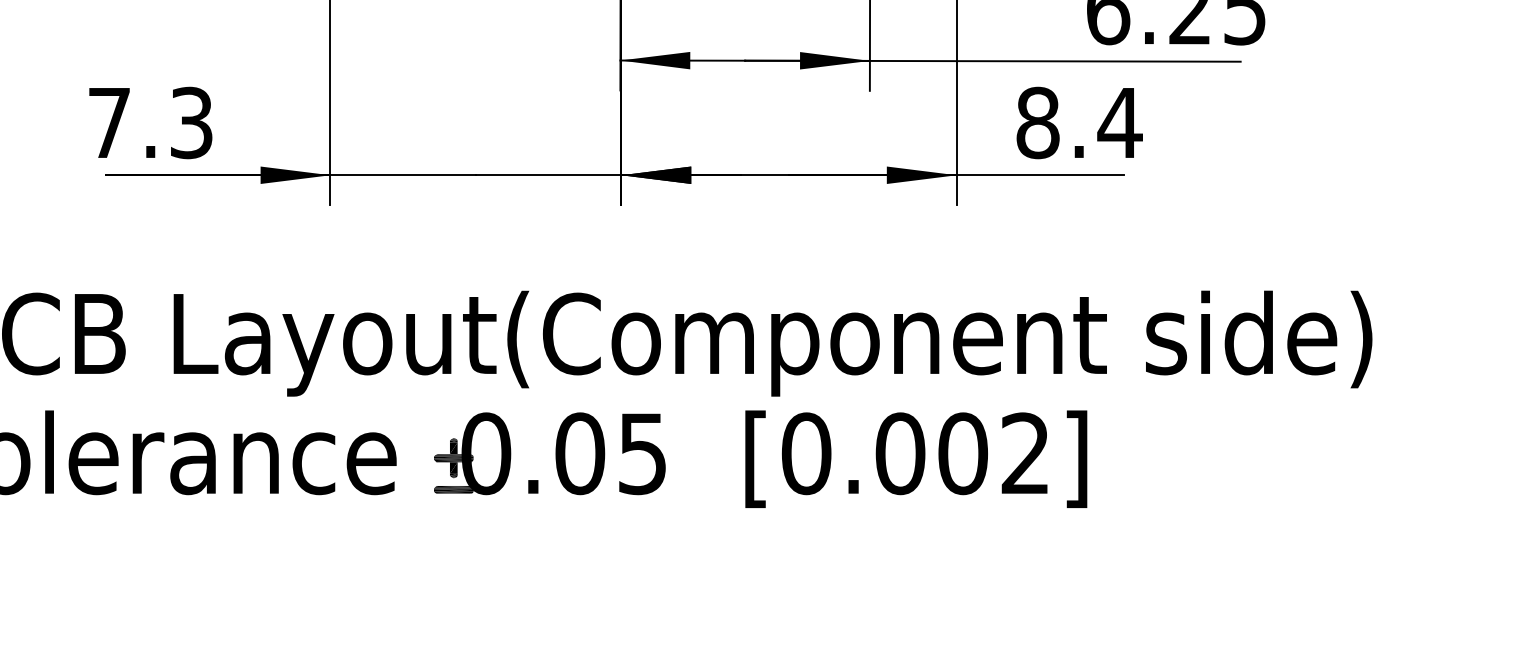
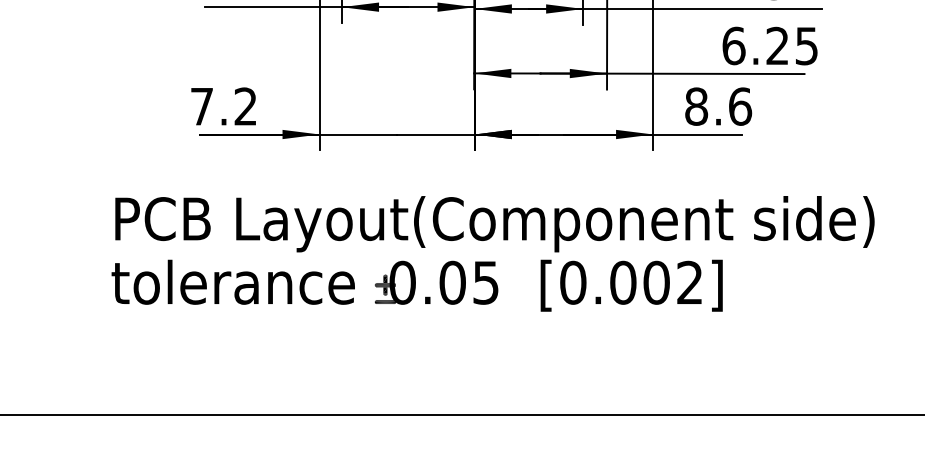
text: (191, 122) -> (245, 106), 7.3 -> 7.2
text: (1120, 122) -> (740, 106), 8.4 -> 8.6

